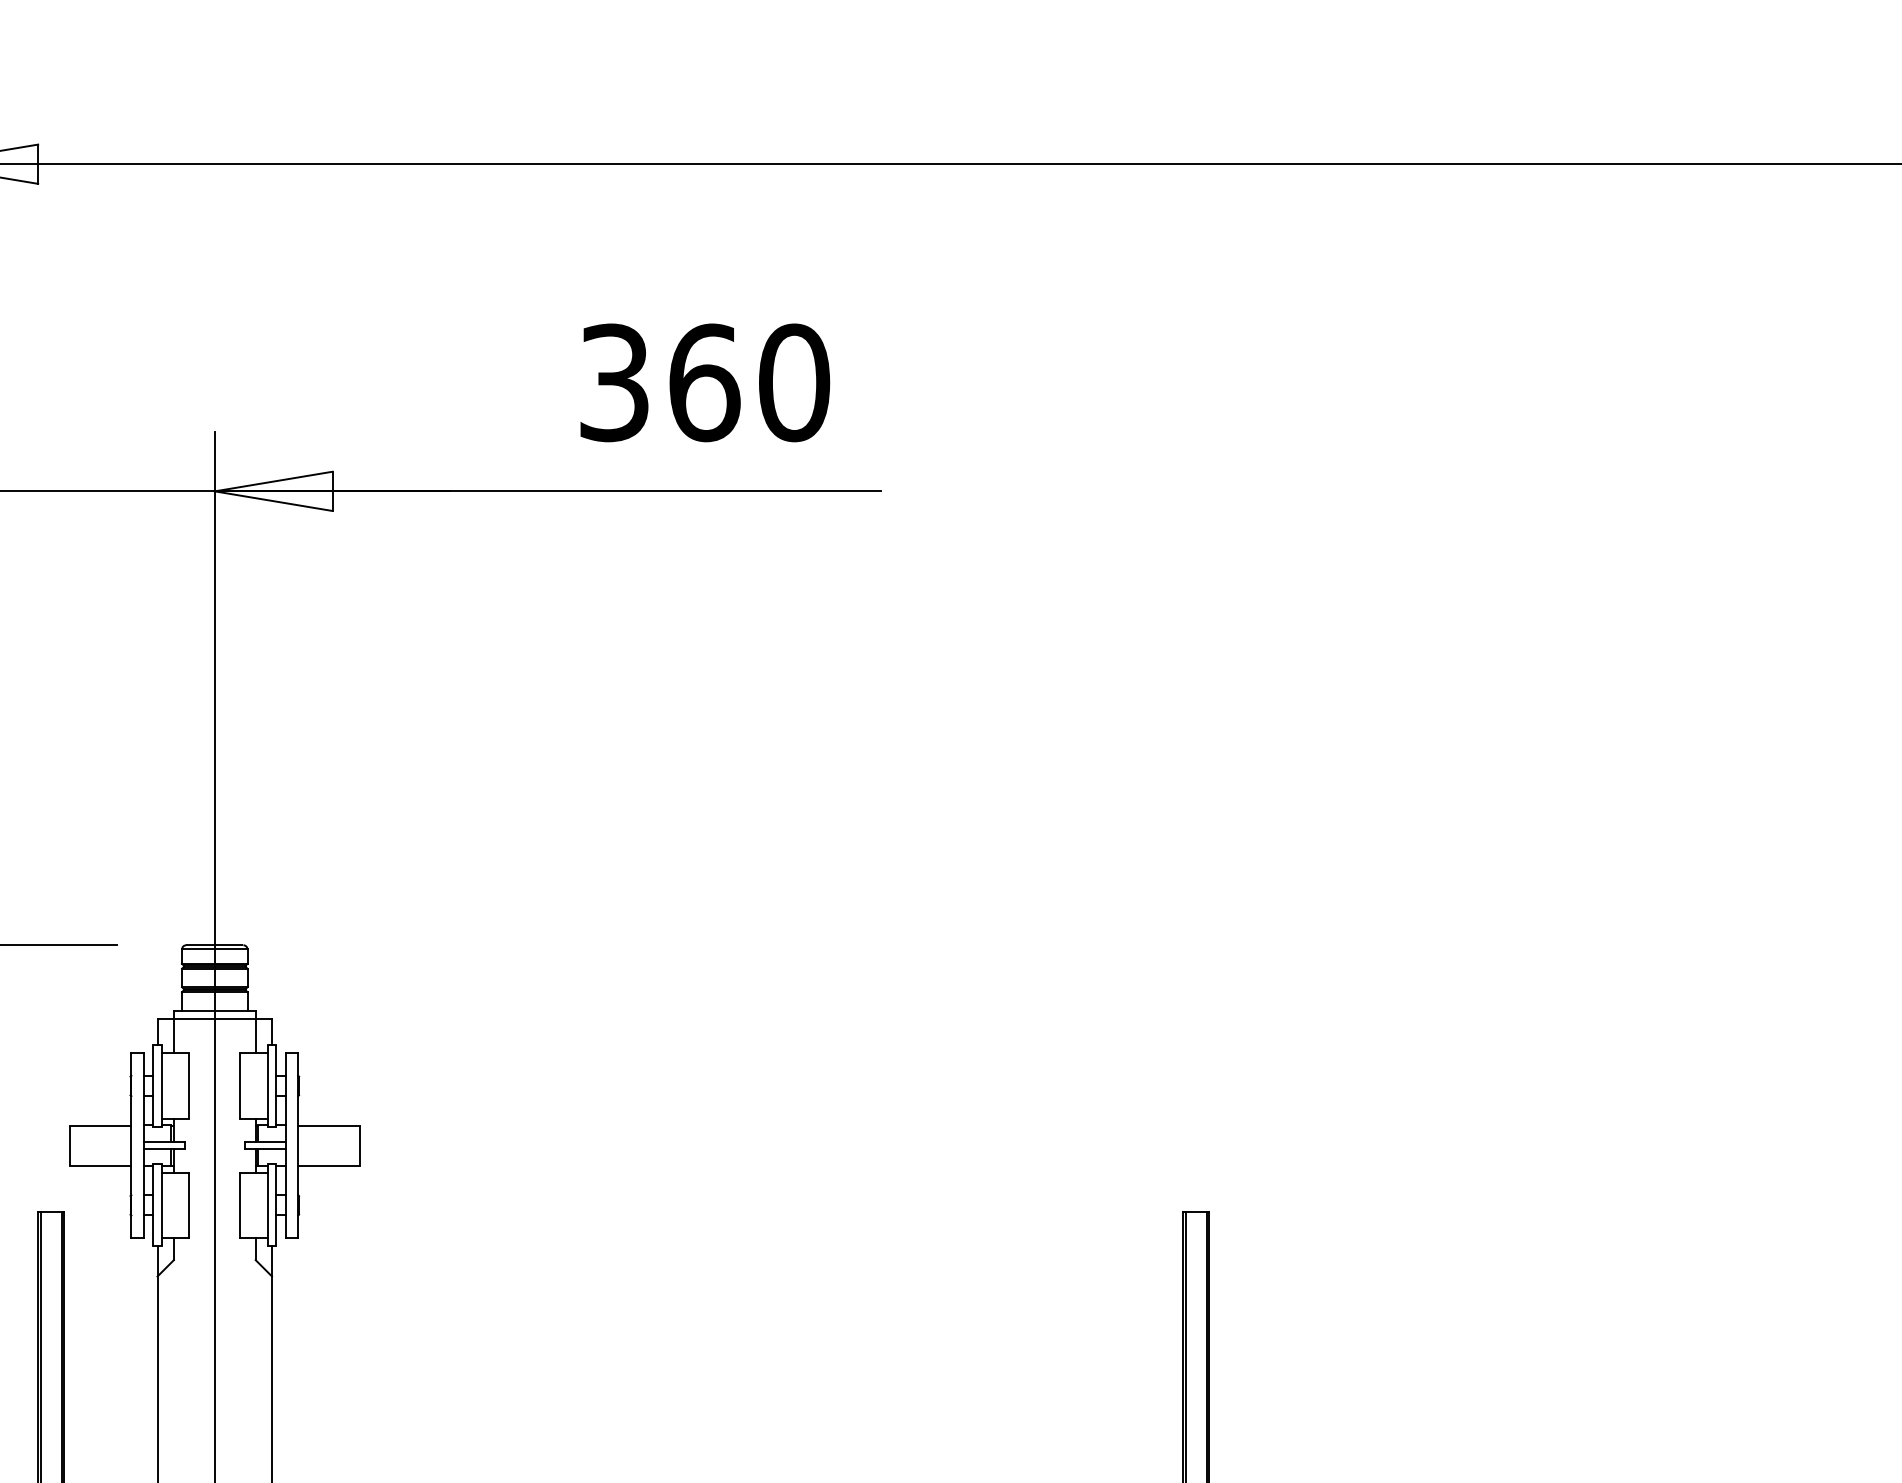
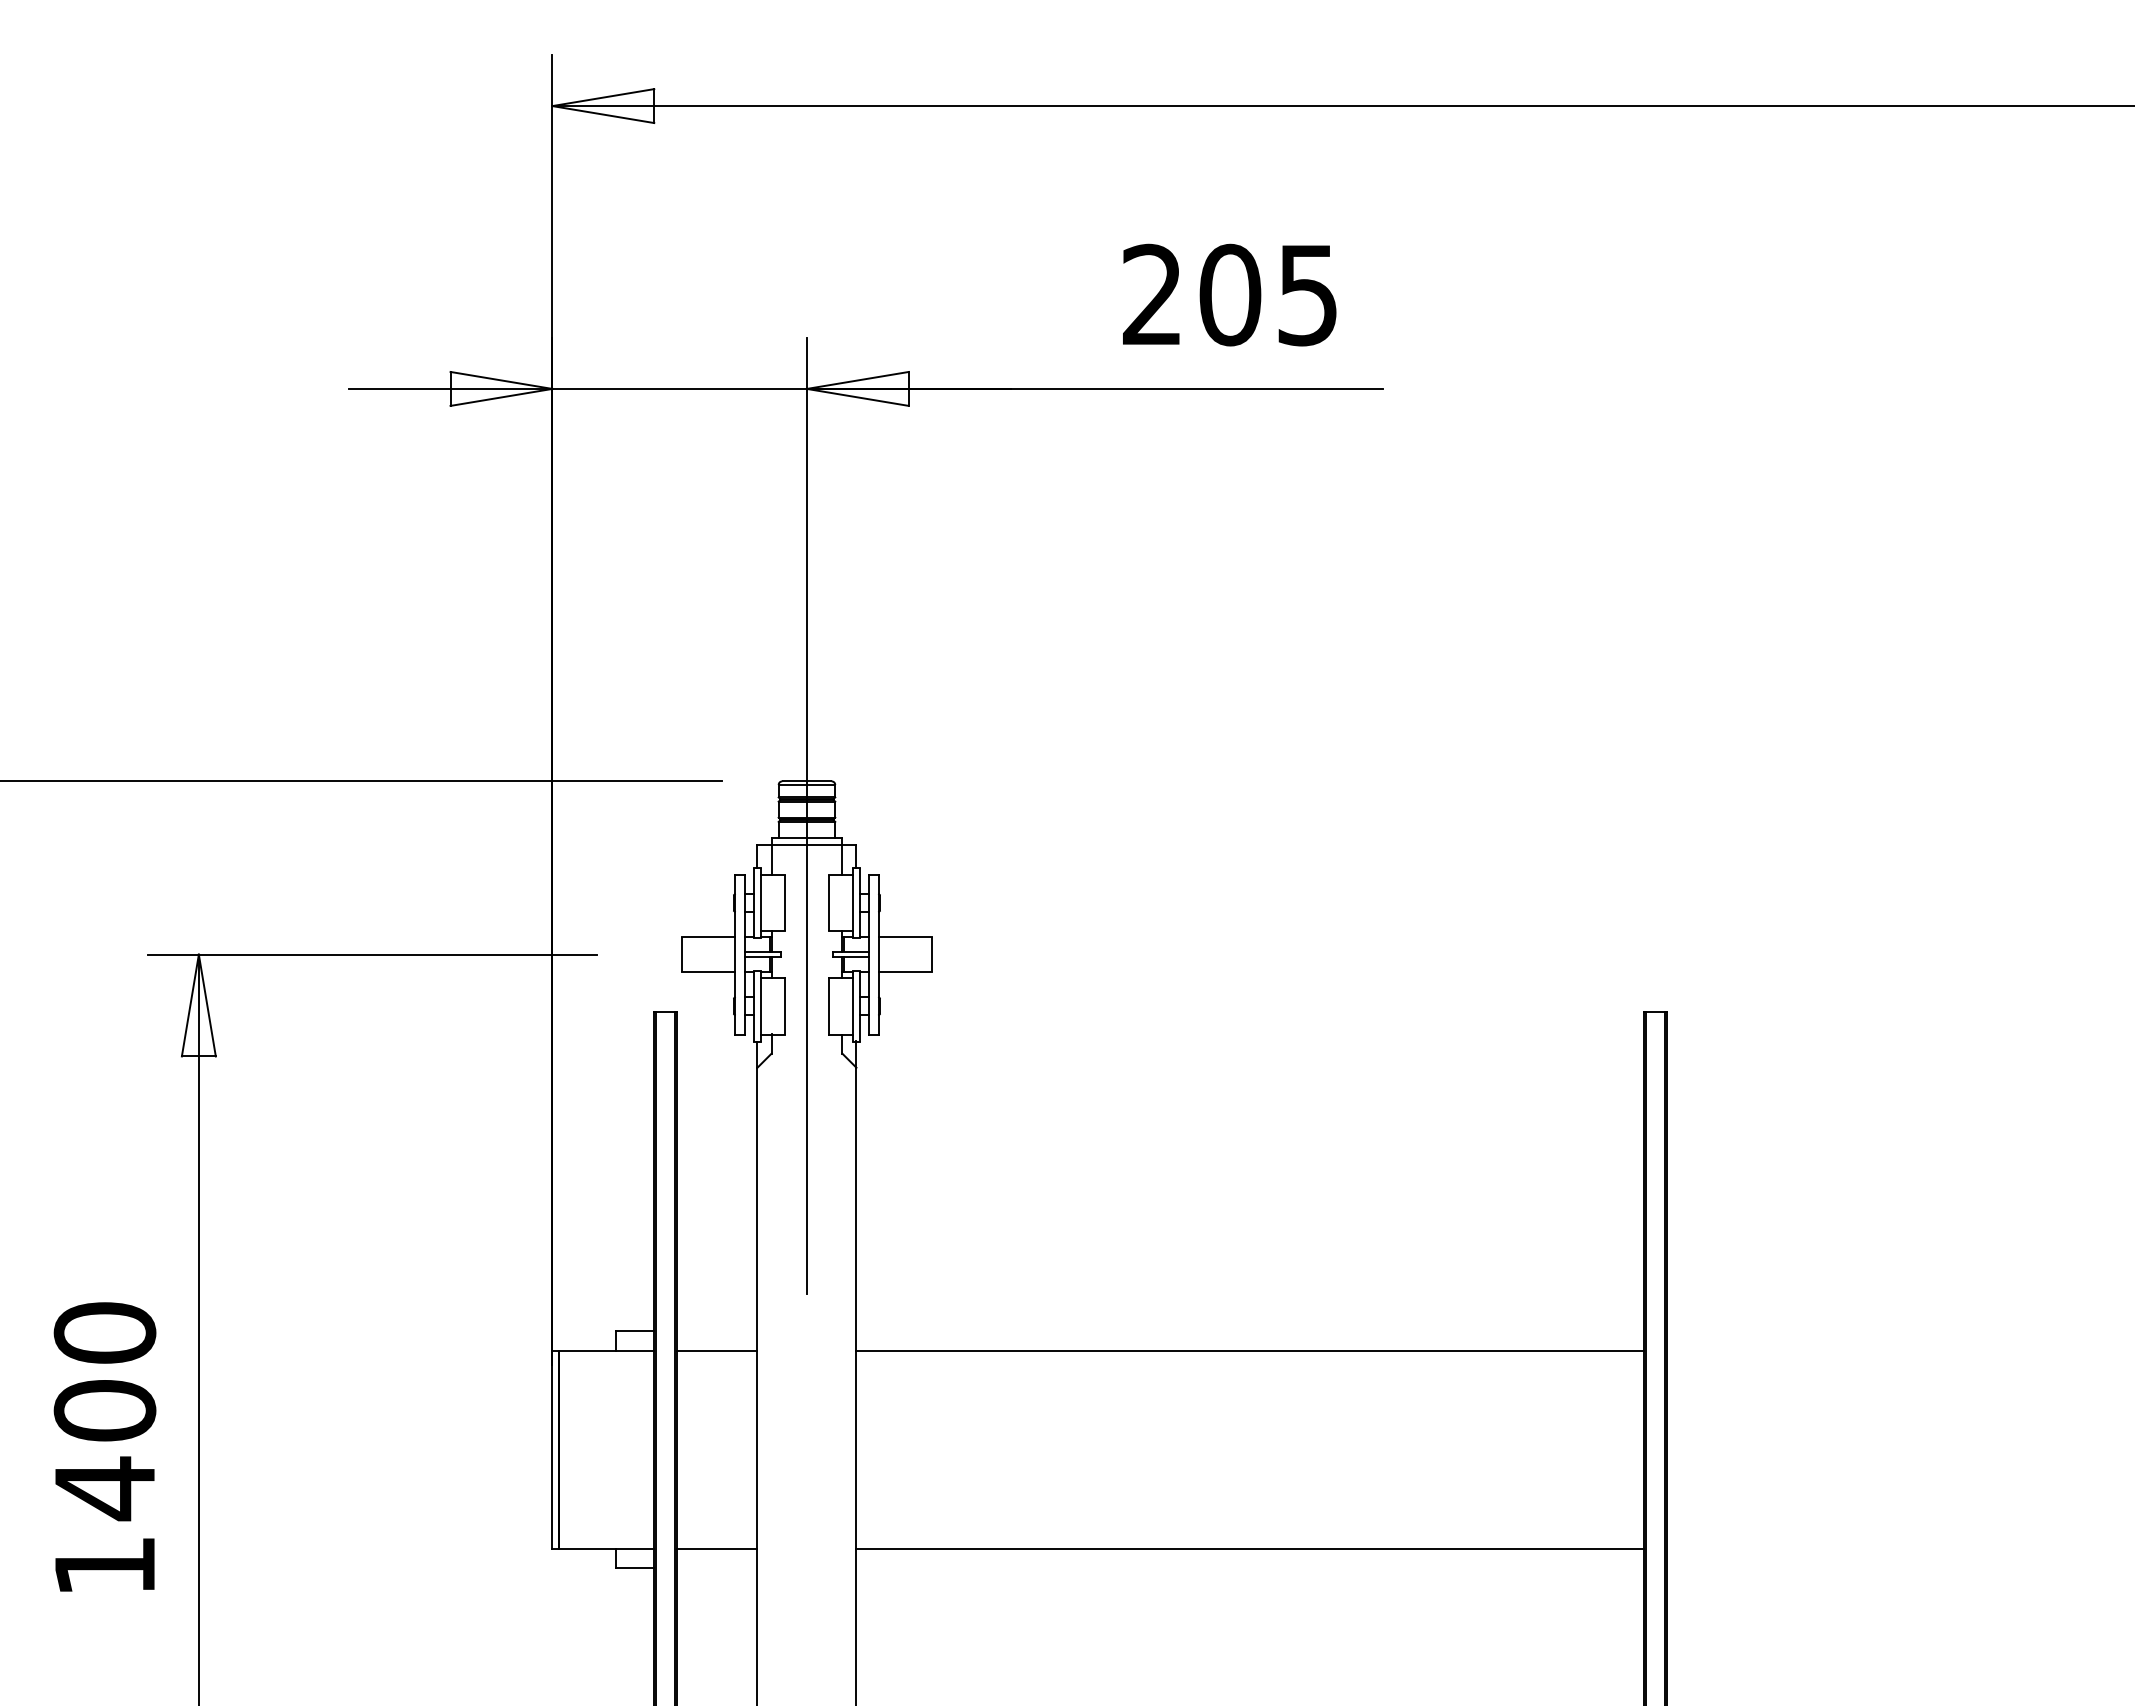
text: (704, 382) -> (1230, 294), 360 -> 205

